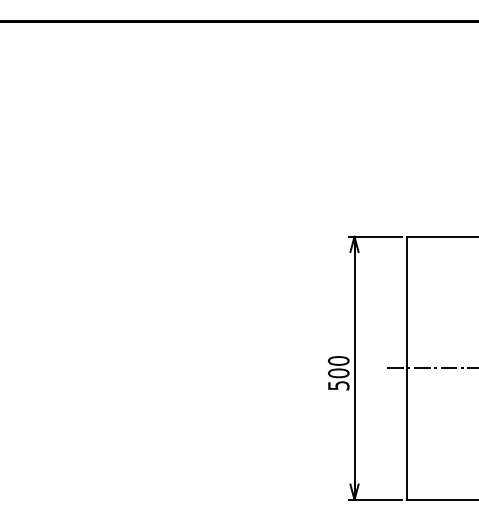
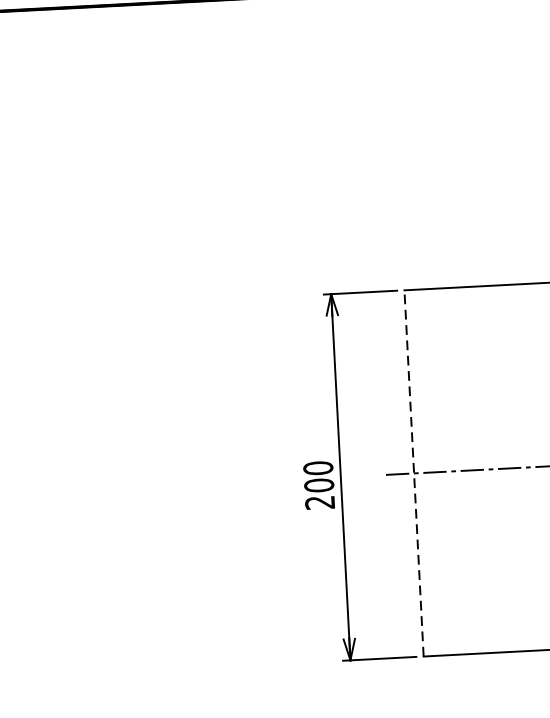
line: (407, 367) -> (414, 472), solid -> dashed
text: (338, 385) -> (319, 502), 500 -> 200

